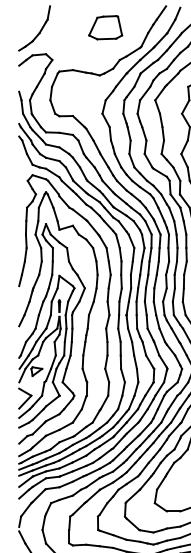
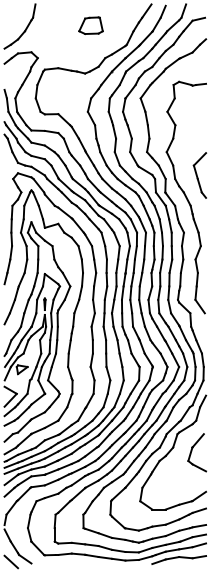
part: (105, 27) -> (90, 25), size x0.71

